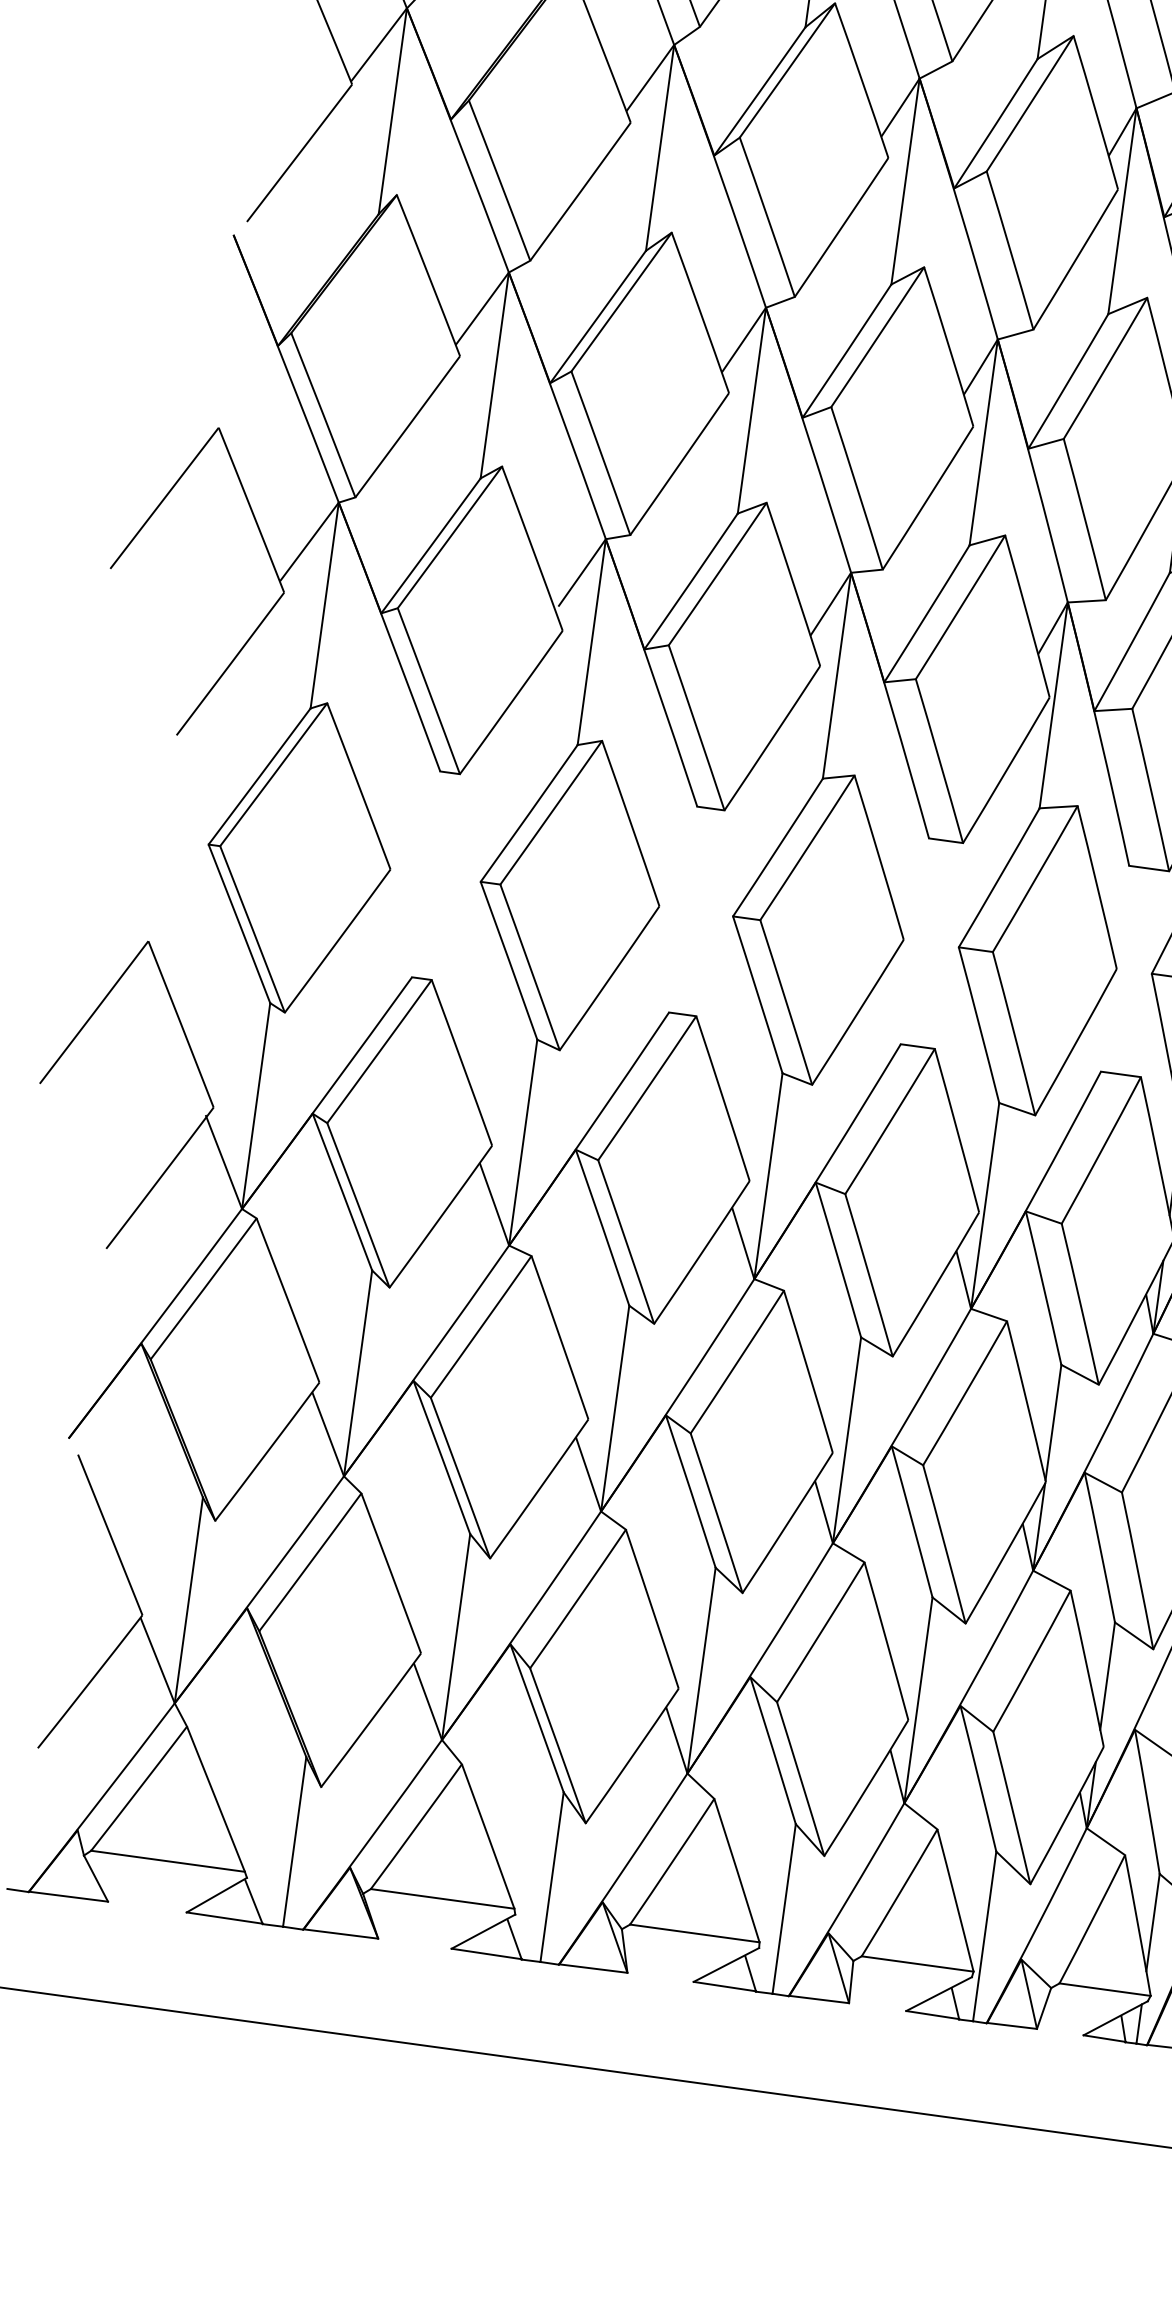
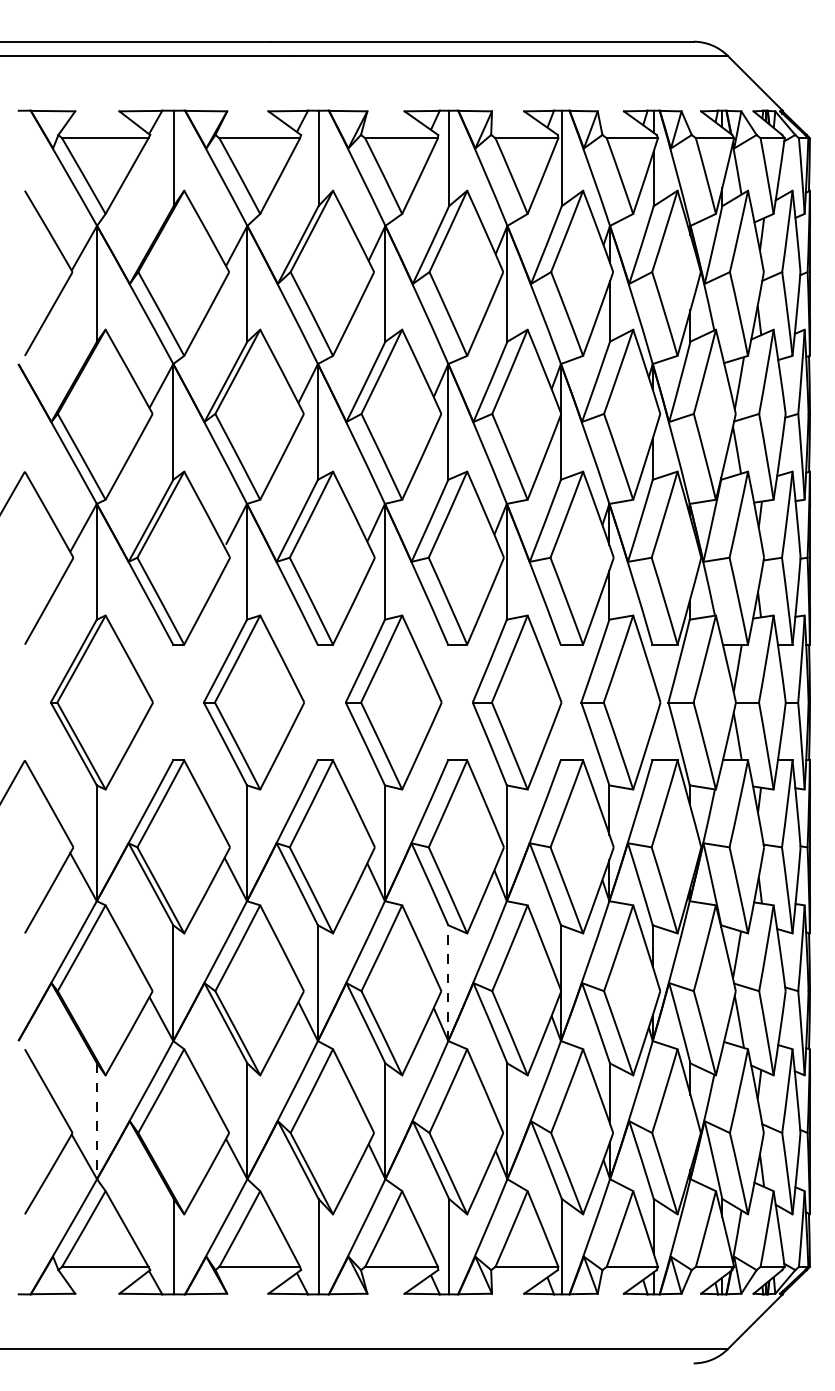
line: (847, 1440) -> (448, 983), solid -> dashed
line: (189, 1600) -> (97, 1121), solid -> dashed

